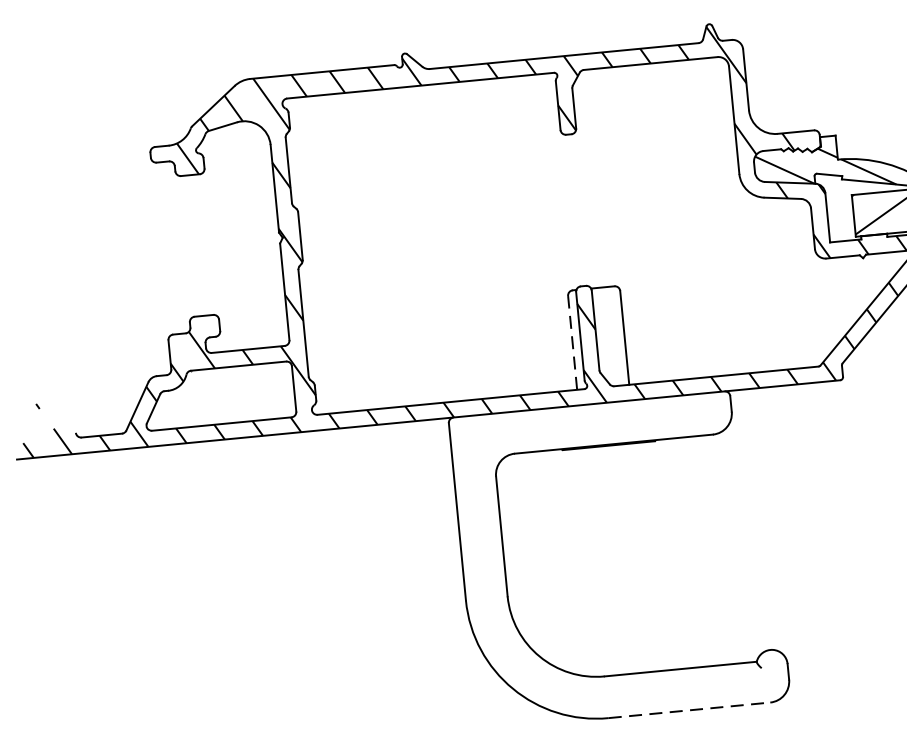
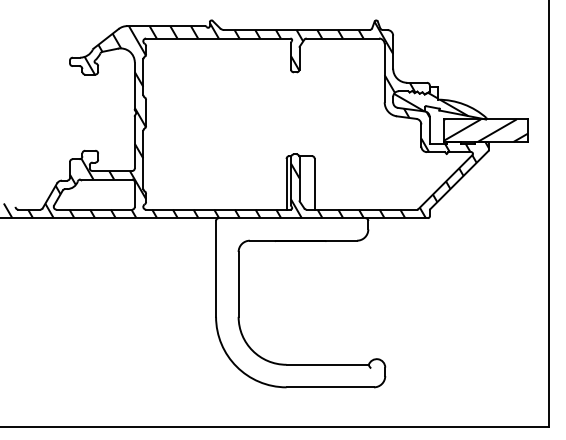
line: (572, 341) -> (286, 183), dashed -> solid
line: (689, 710) -> (330, 387), dashed -> solid

